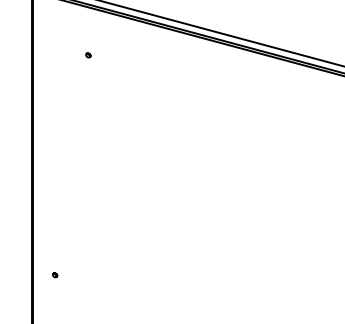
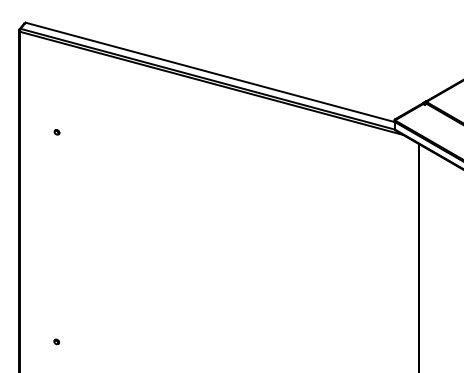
part: (87, 55) -> (56, 132), moved
part: (54, 274) -> (56, 341), moved

